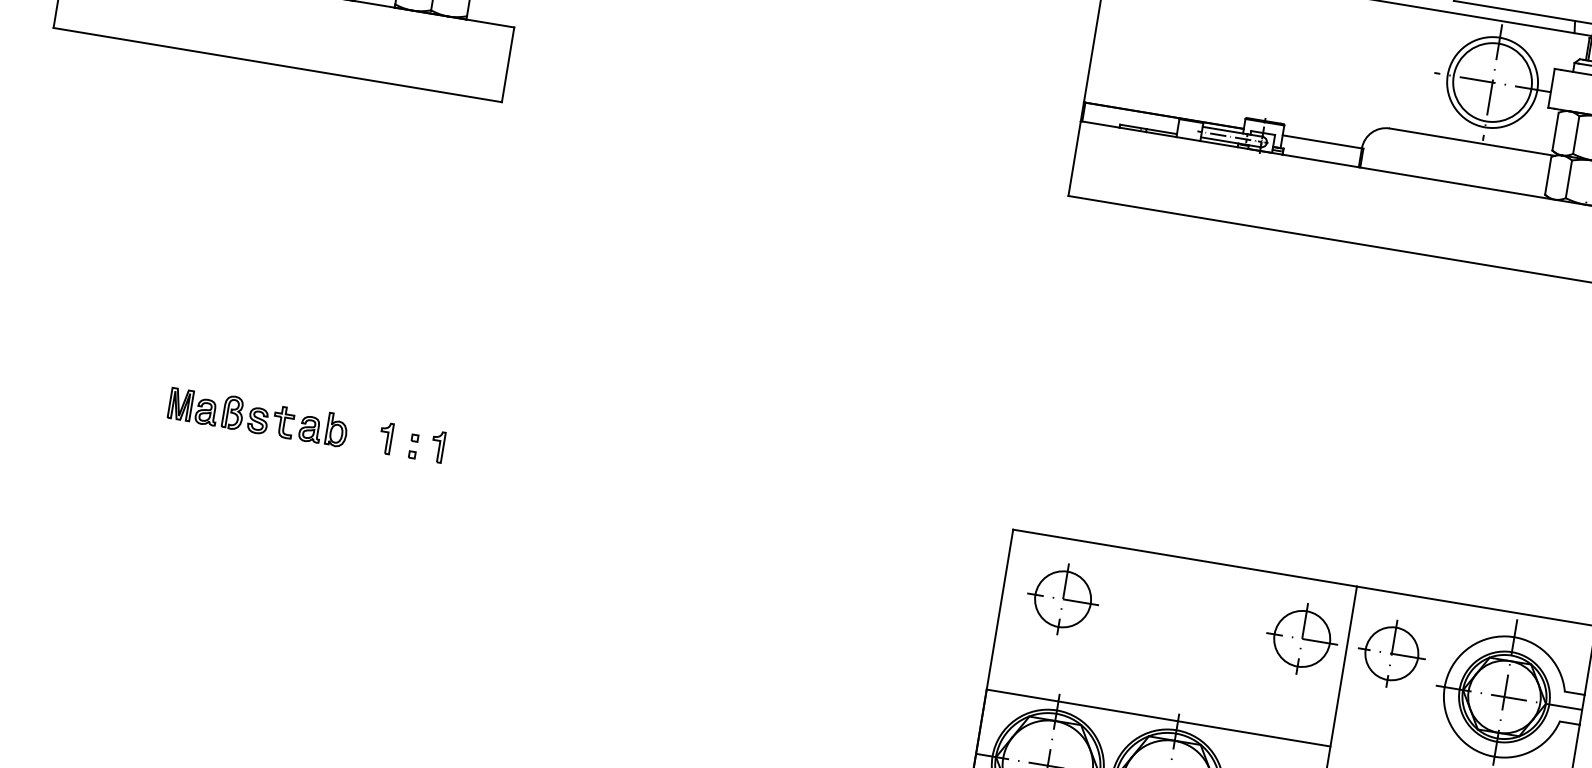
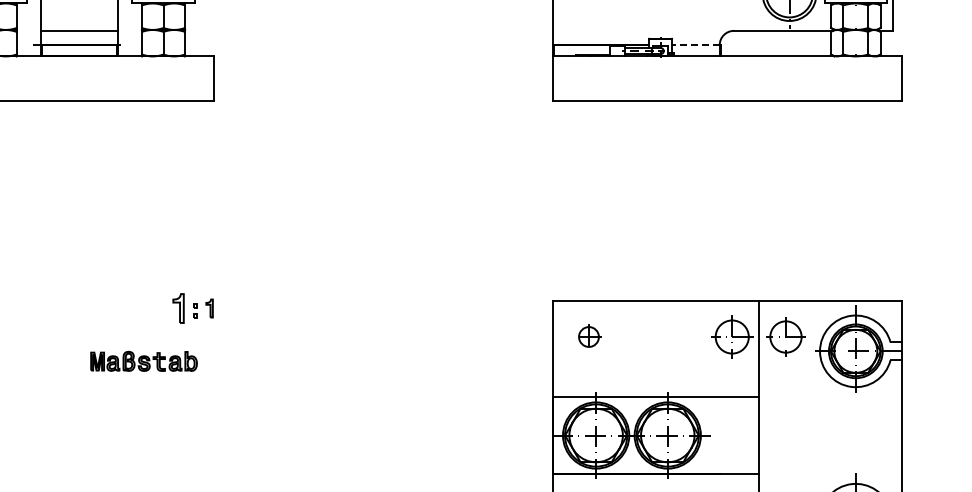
line: (1321, 142) -> (695, 45), solid -> dashed
part: (257, 415) -> (143, 360), moved
part: (385, 438) -> (178, 308), size x1.6
part: (1062, 598) -> (588, 336), size x0.6

